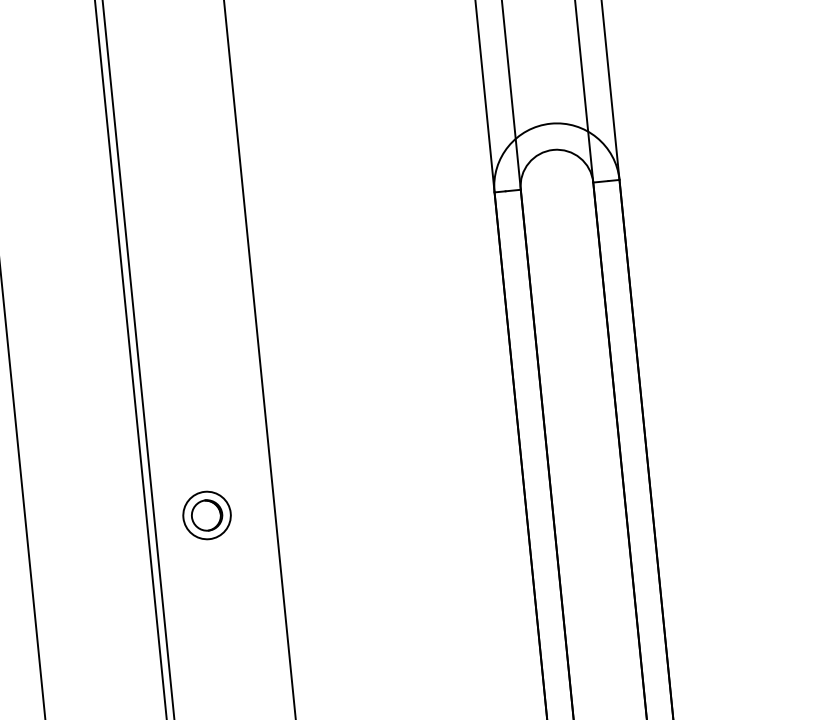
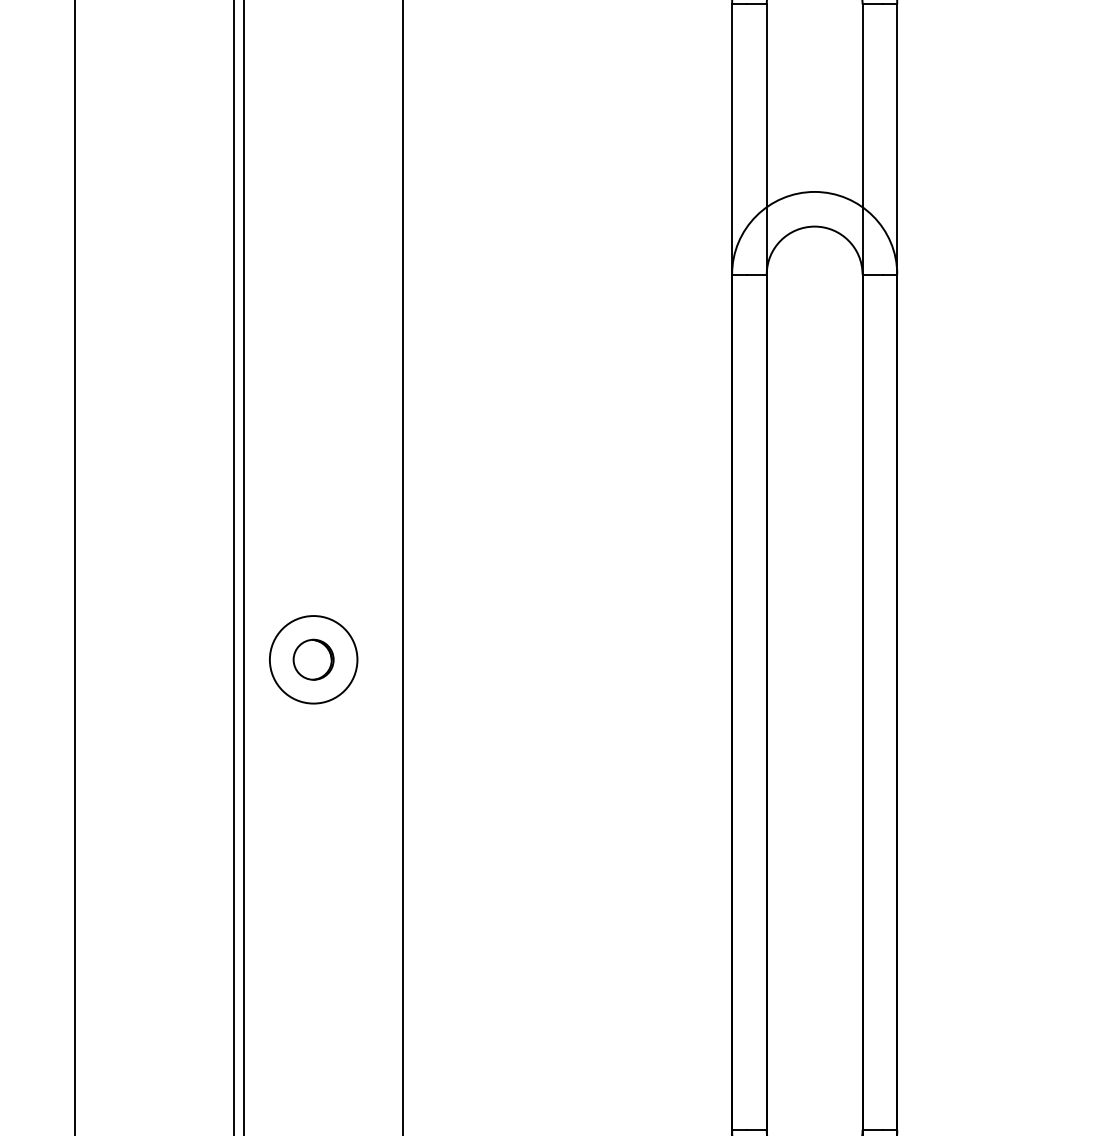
circle: (206, 515) -> (313, 659), size x1.4

